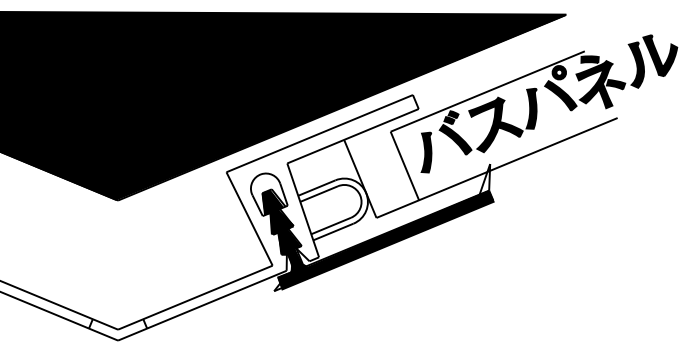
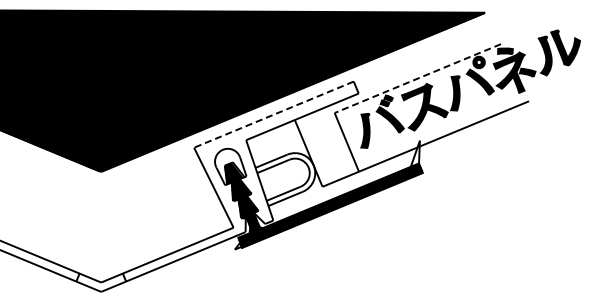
line: (487, 91) -> (417, 78), solid -> dashed
line: (319, 133) -> (273, 114), solid -> dashed

